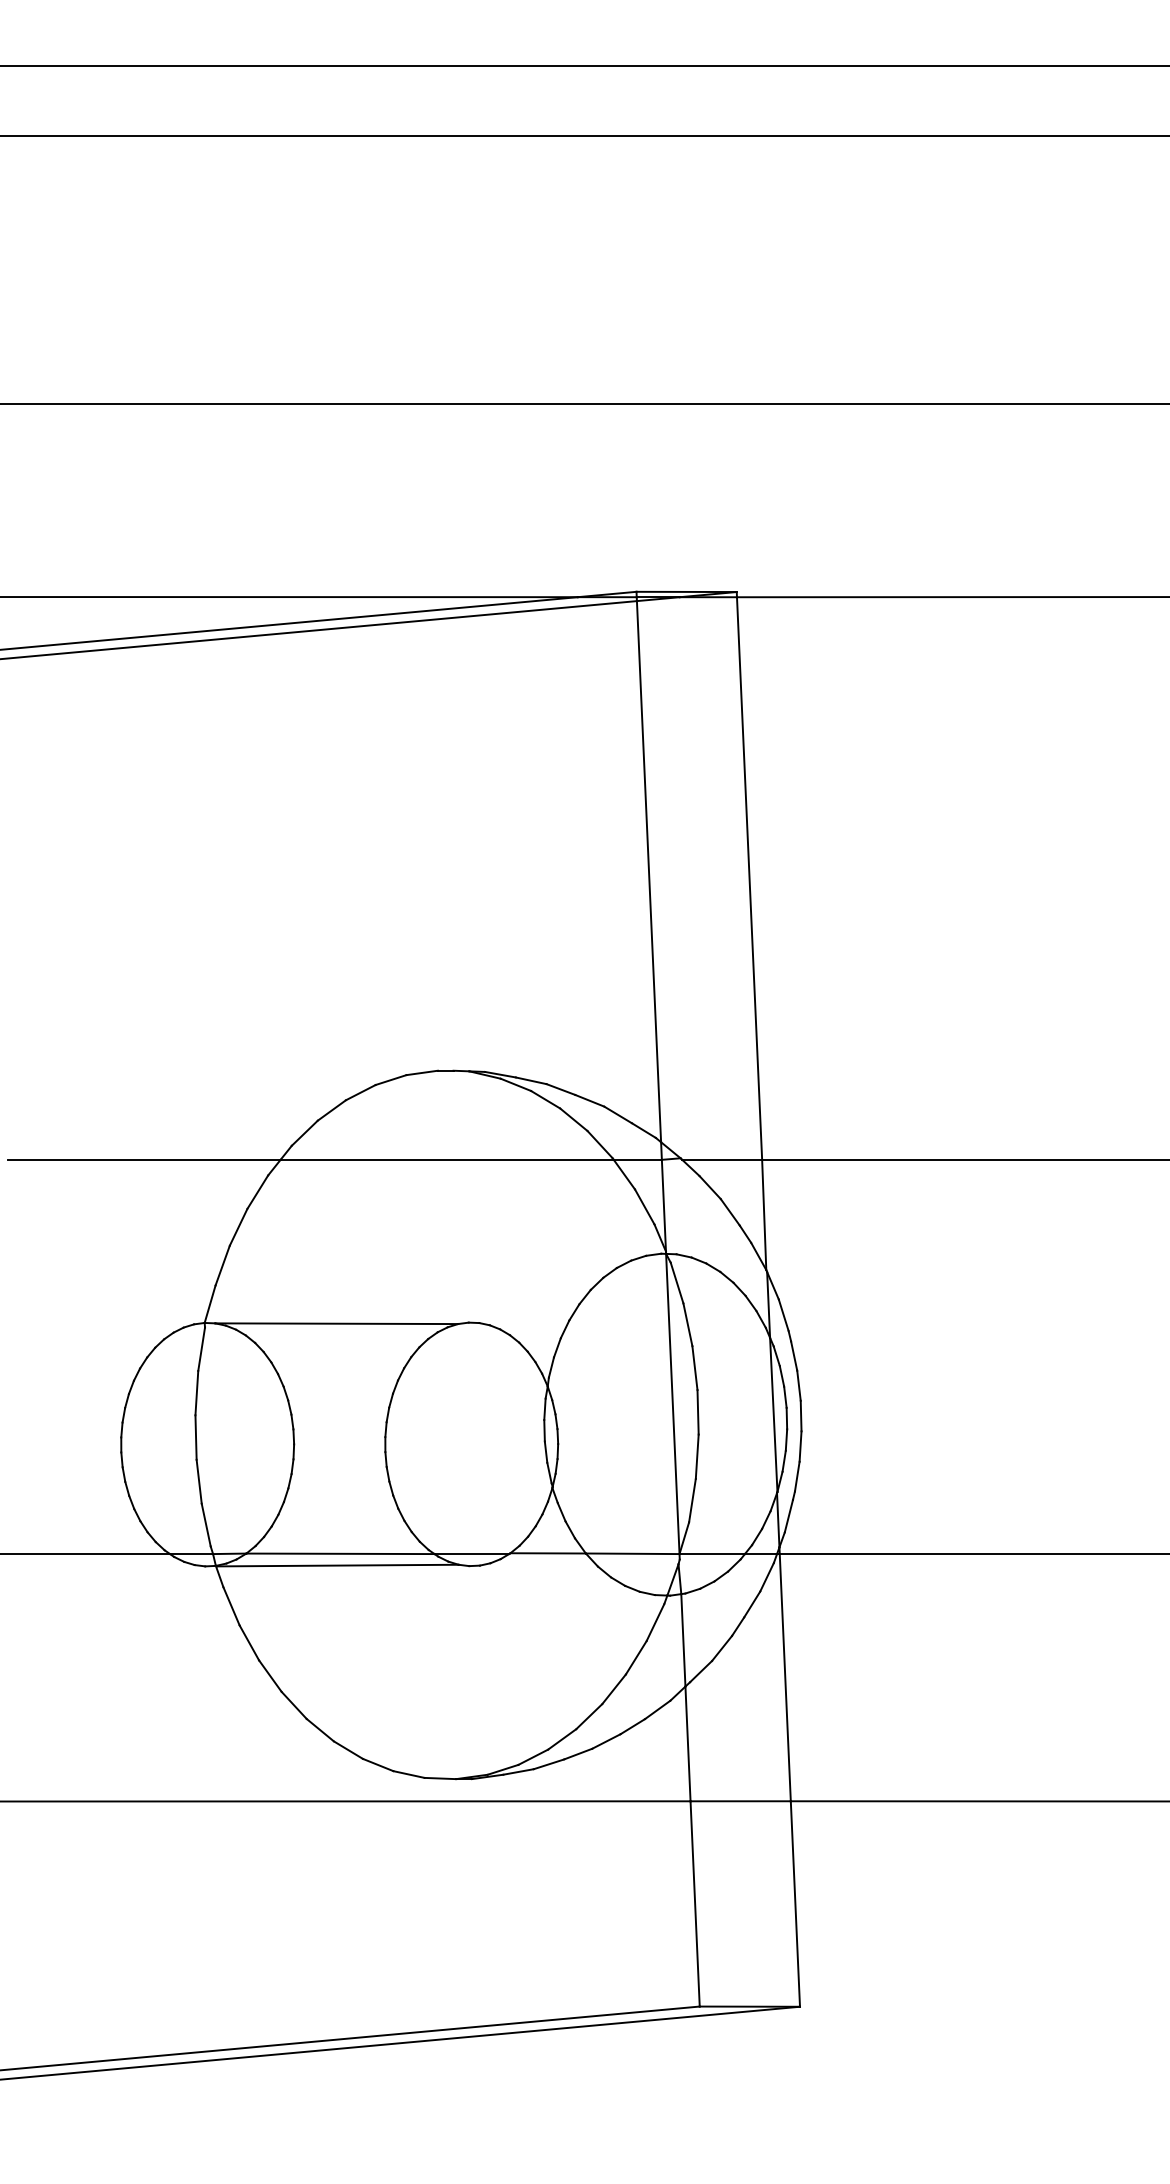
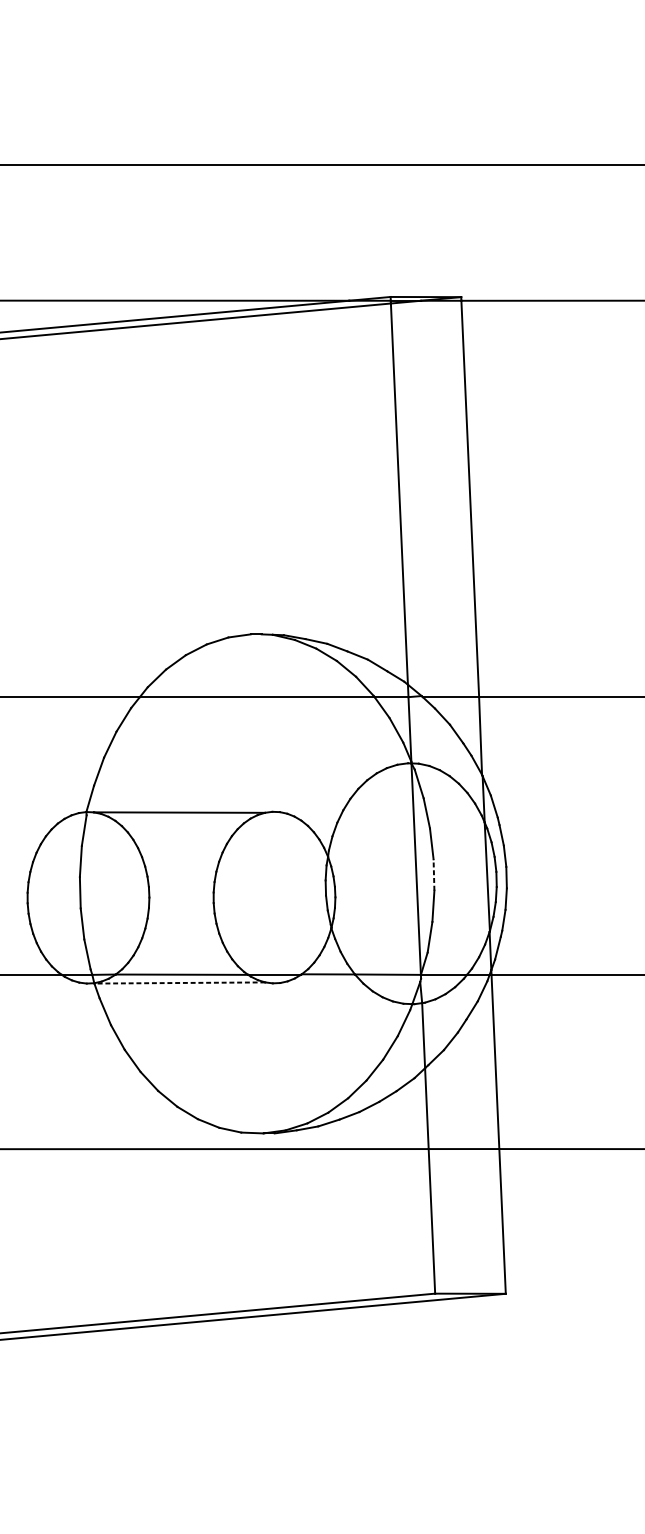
line: (698, 1411) -> (434, 874), solid -> dashed
line: (337, 1565) -> (179, 982), solid -> dashed

